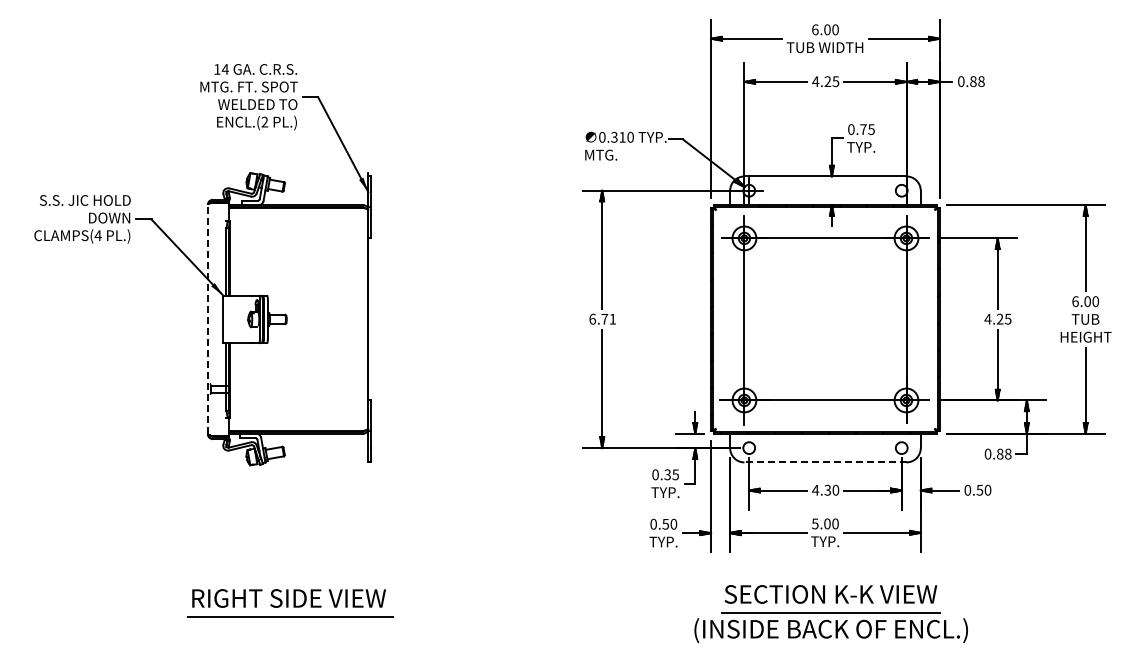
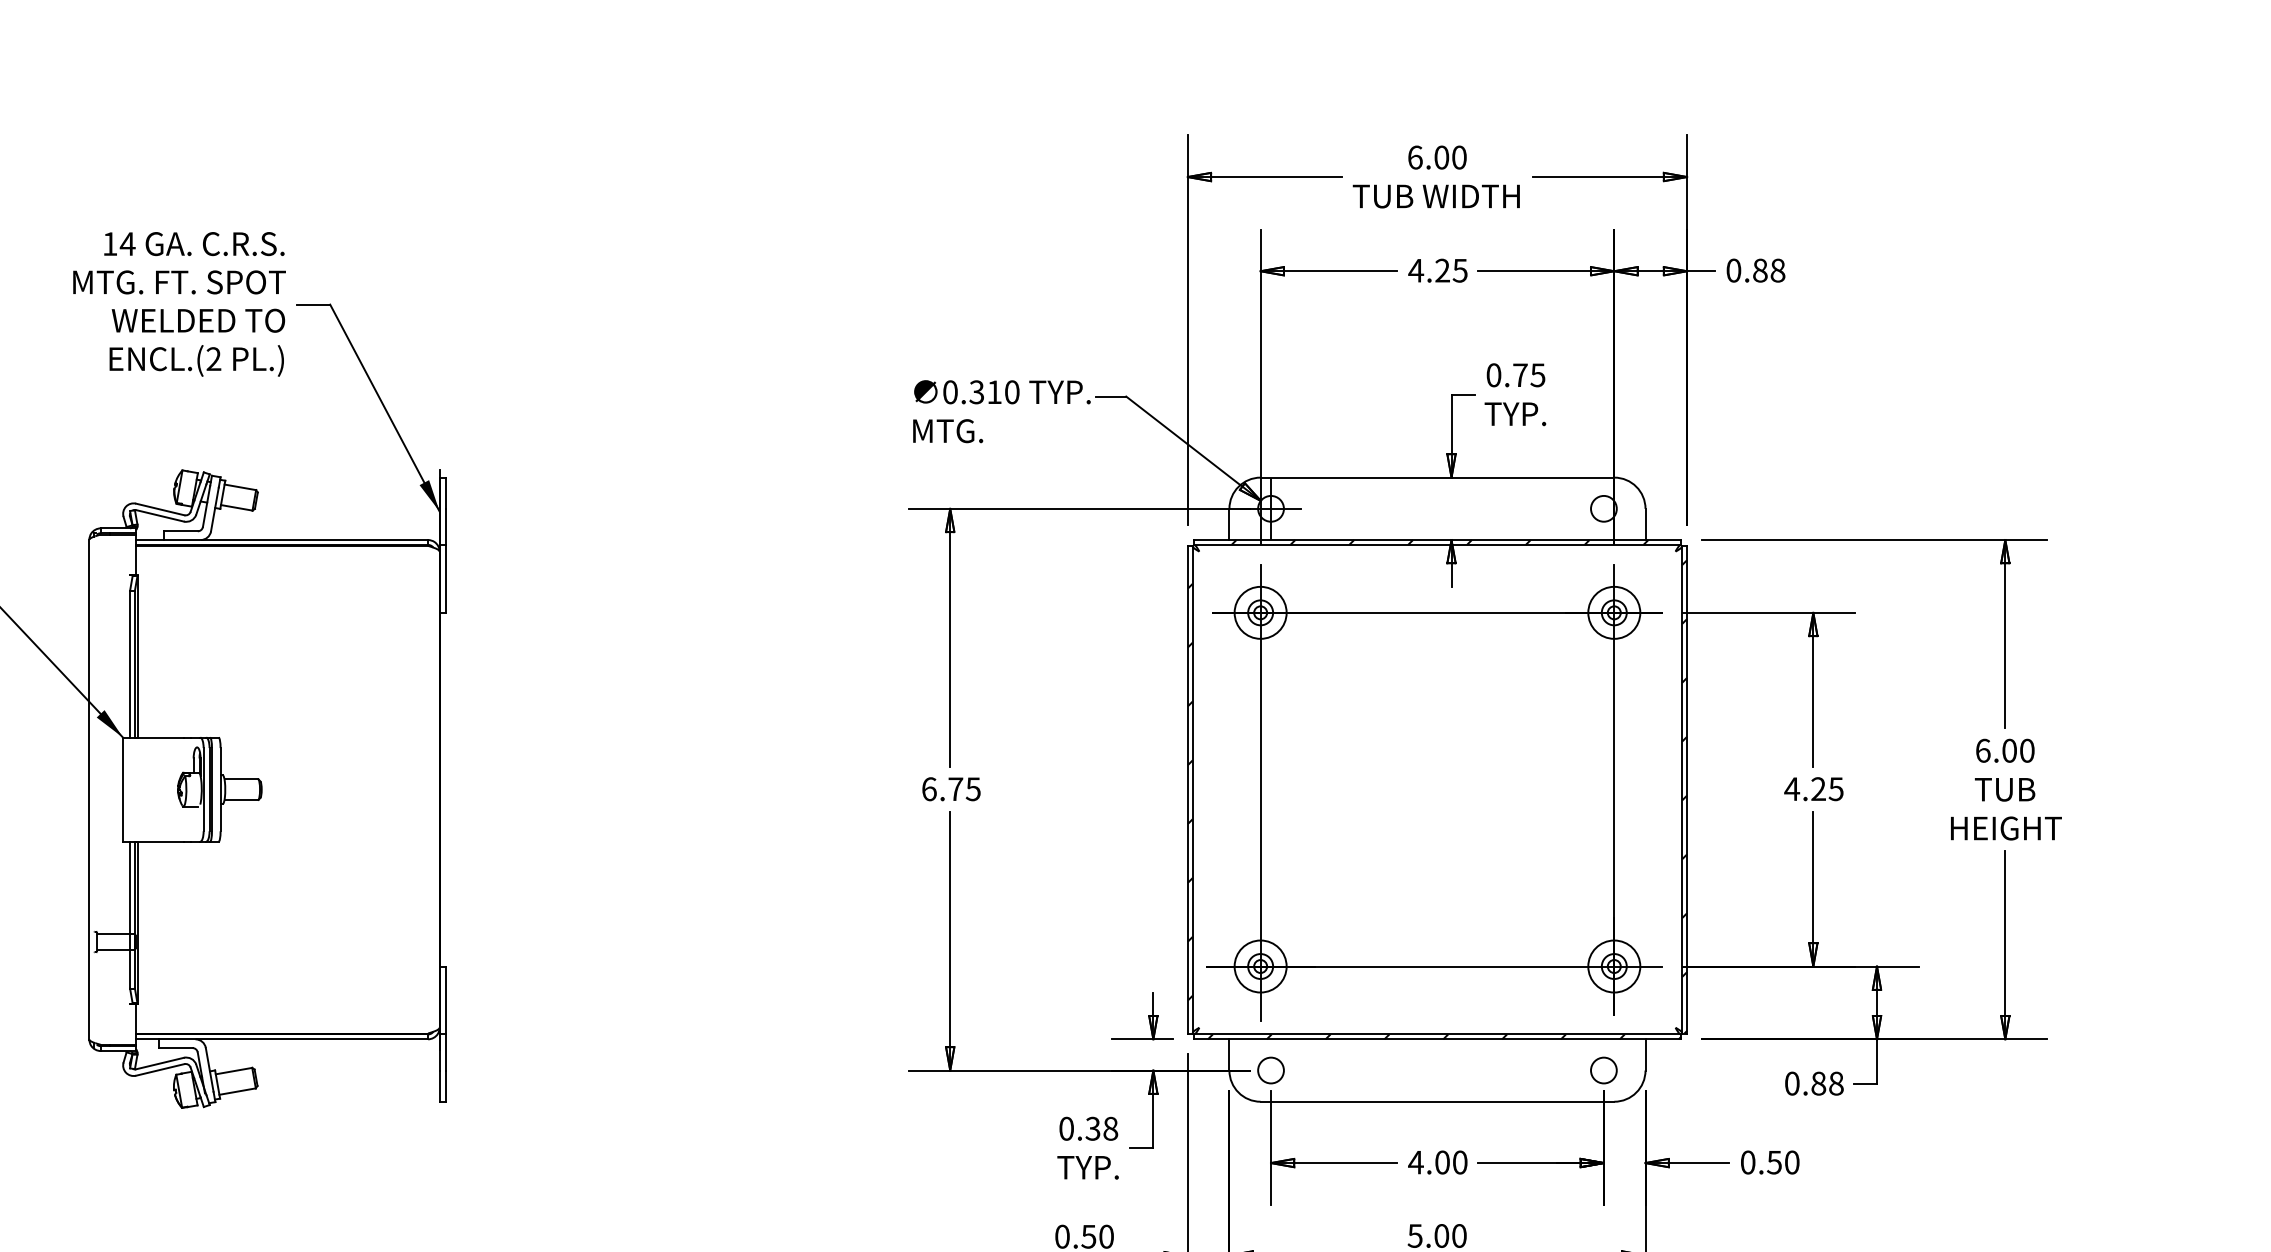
line: (207, 319) -> (88, 789), dashed -> solid
text: (612, 319) -> (972, 789), 6.71 -> 6.75
line: (824, 462) -> (1435, 1101), dashed -> solid
text: (675, 474) -> (1110, 1128), 0.35 -> 0.38
text: (827, 490) -> (1441, 1163), 4.30 -> 4.00

